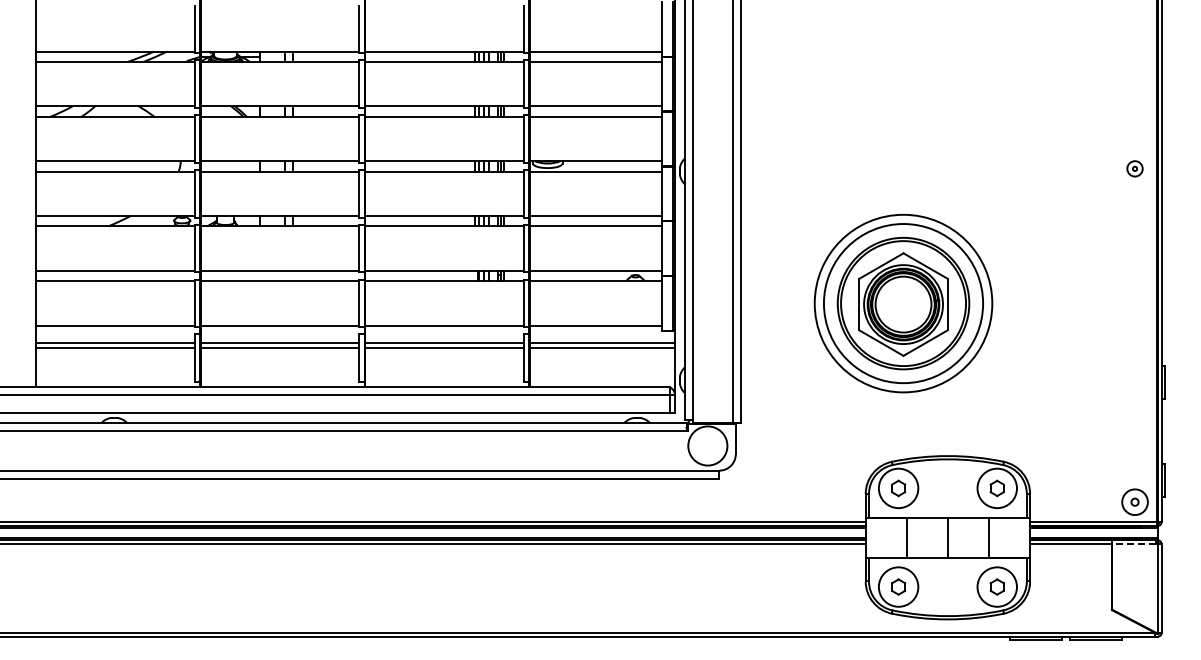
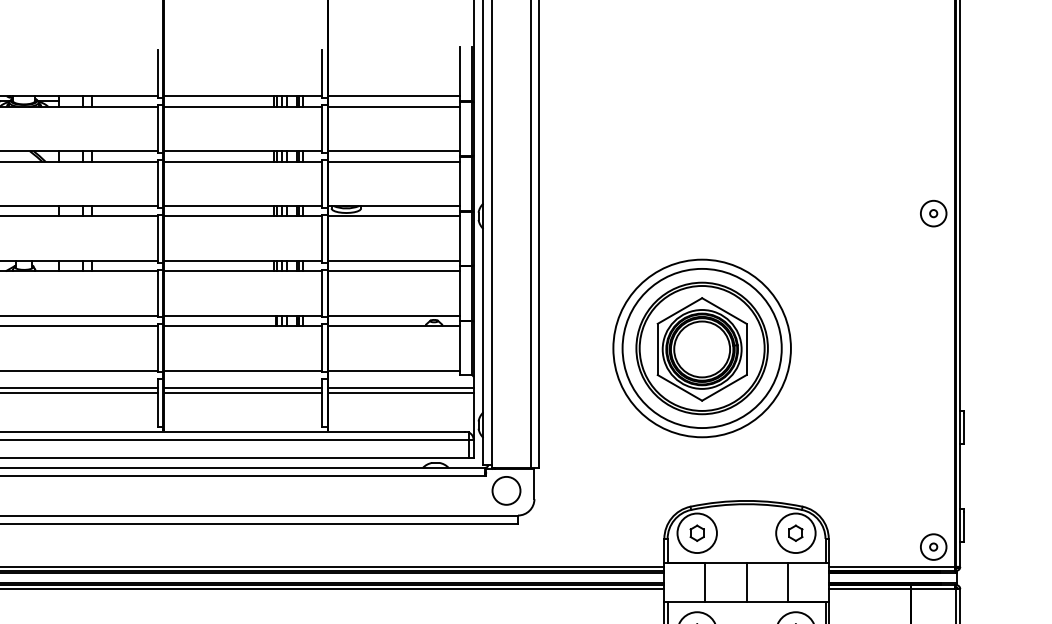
part: (1134, 168) -> (933, 213), size x1.67
circle: (707, 445) -> (506, 490), size x0.71
line: (1134, 544) -> (933, 589), dashed -> solid

